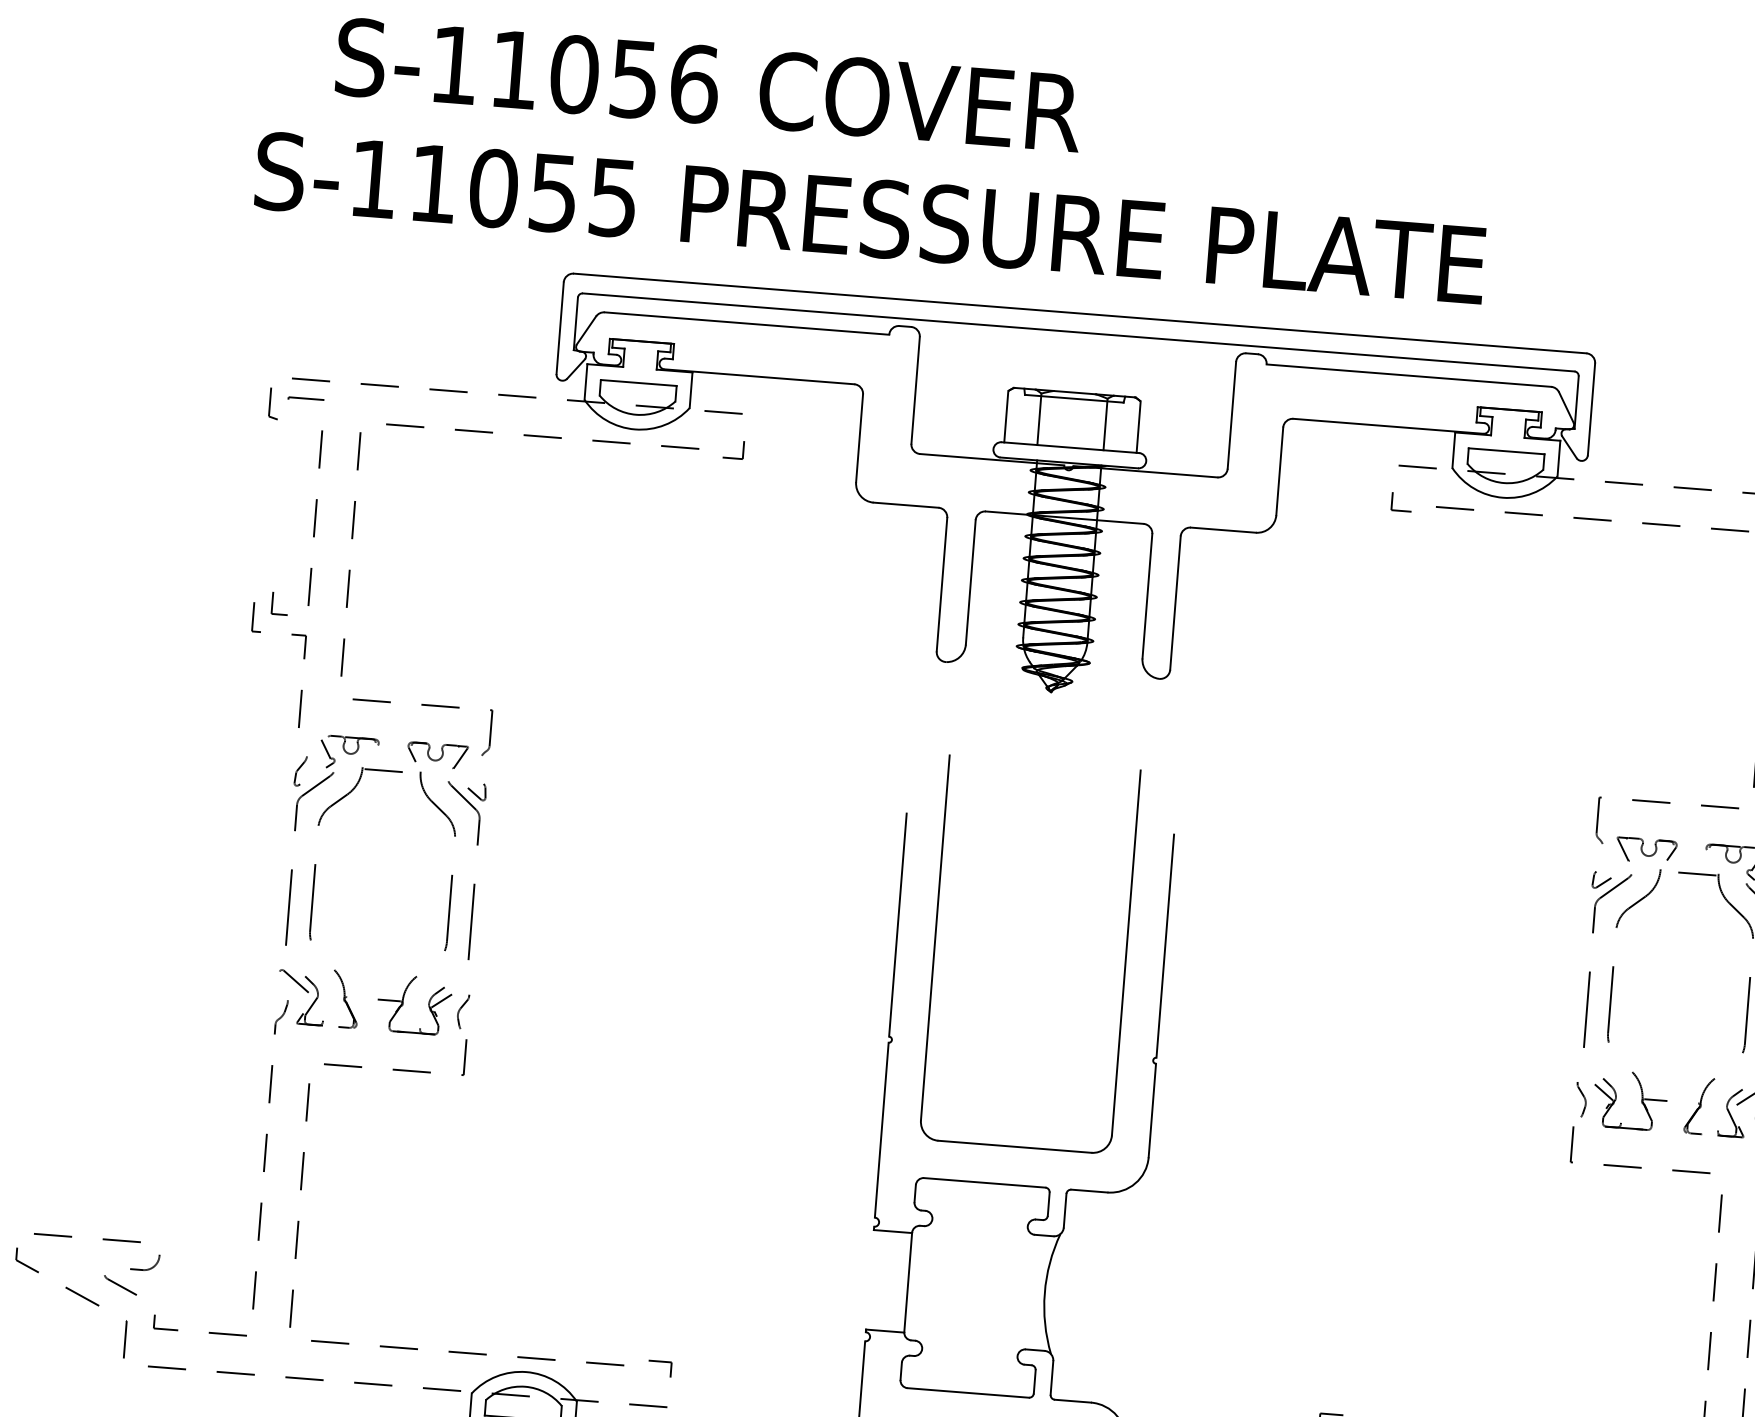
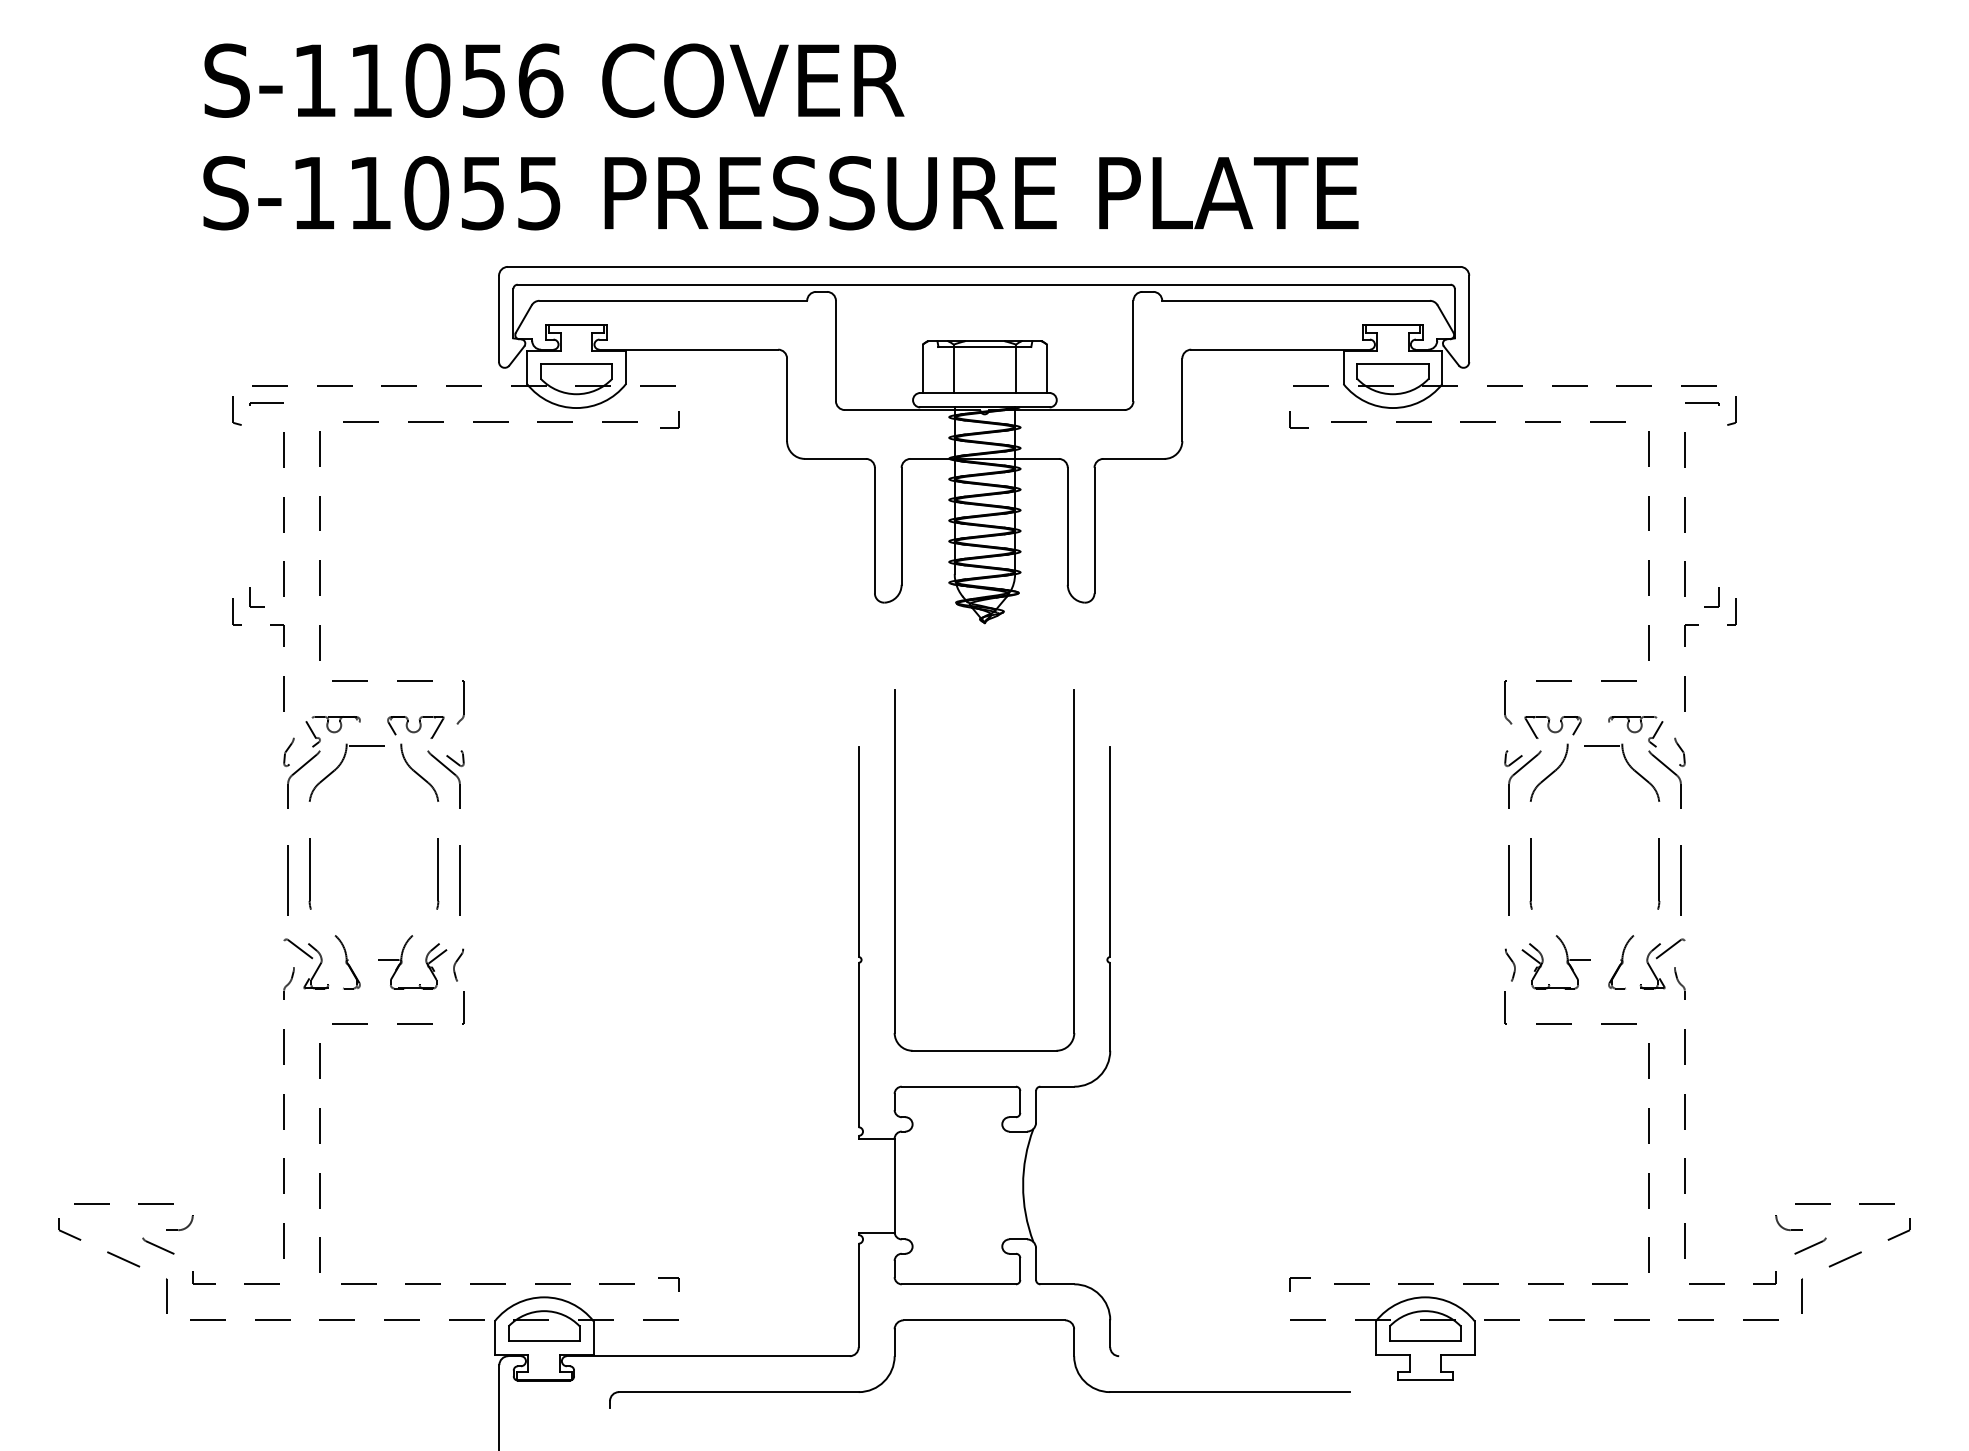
text: (709, 84) -> (554, 80), moved

